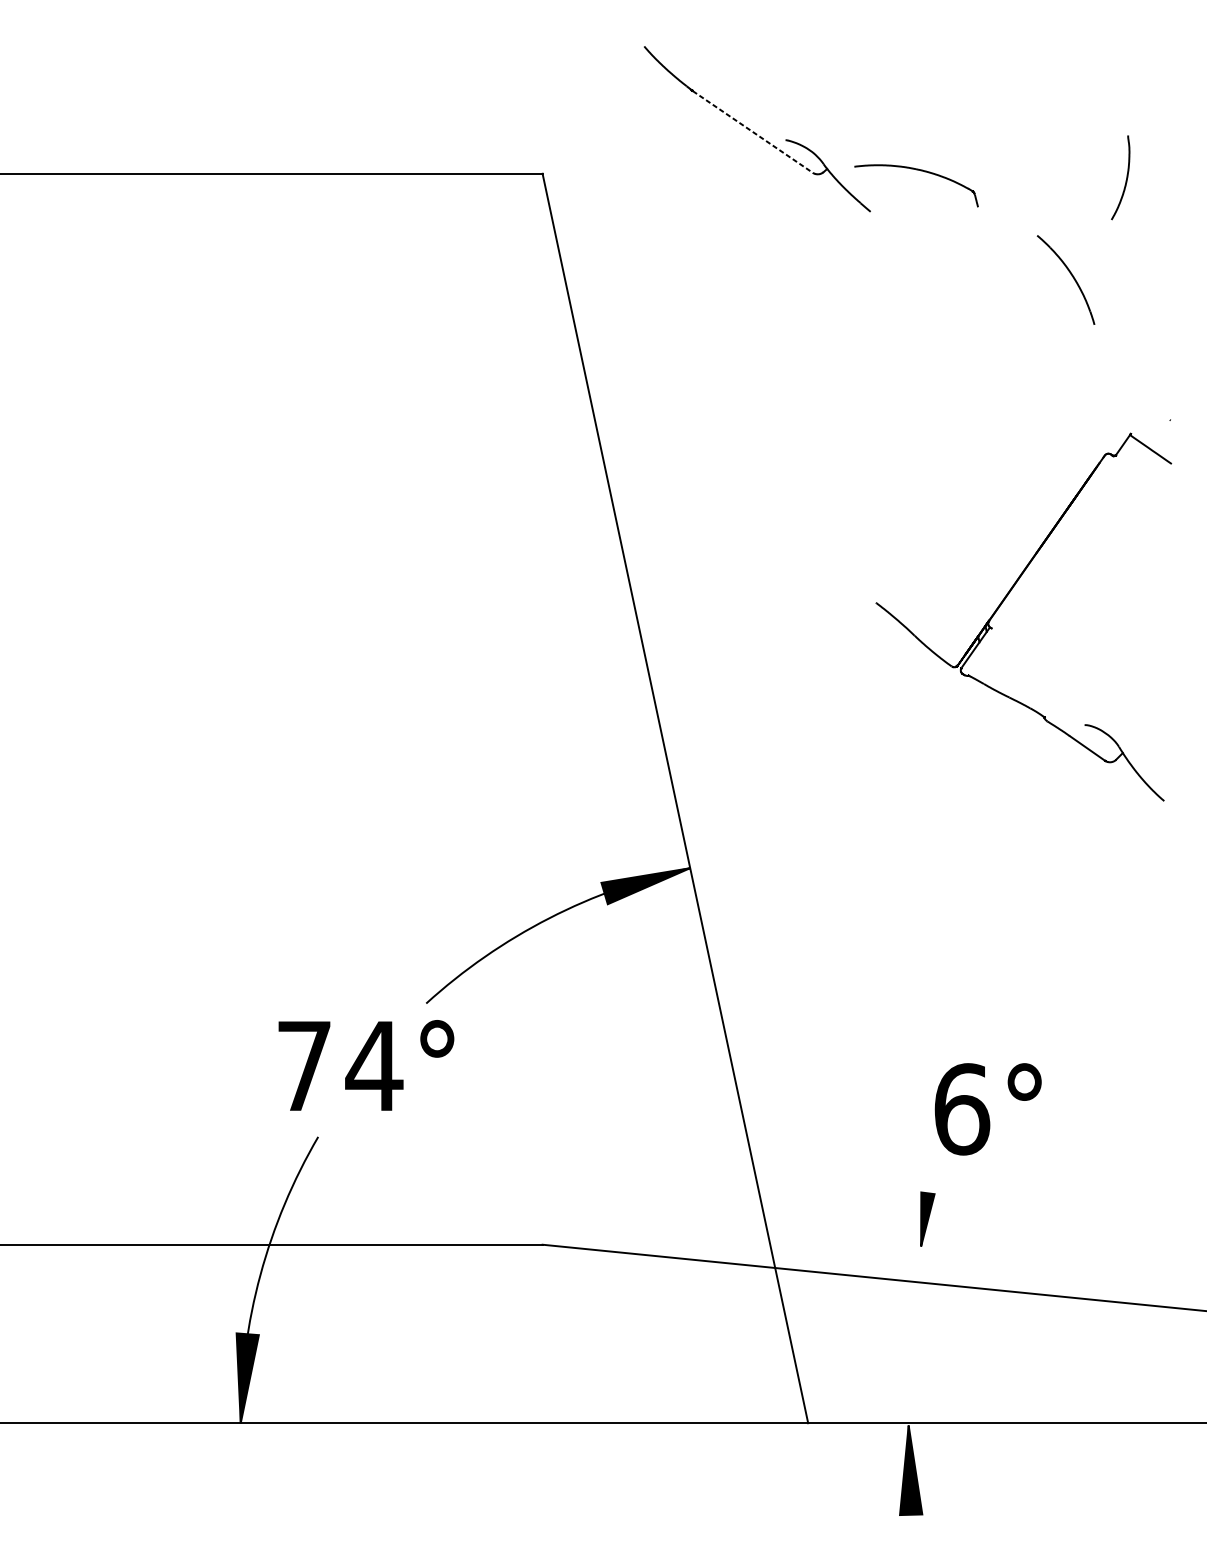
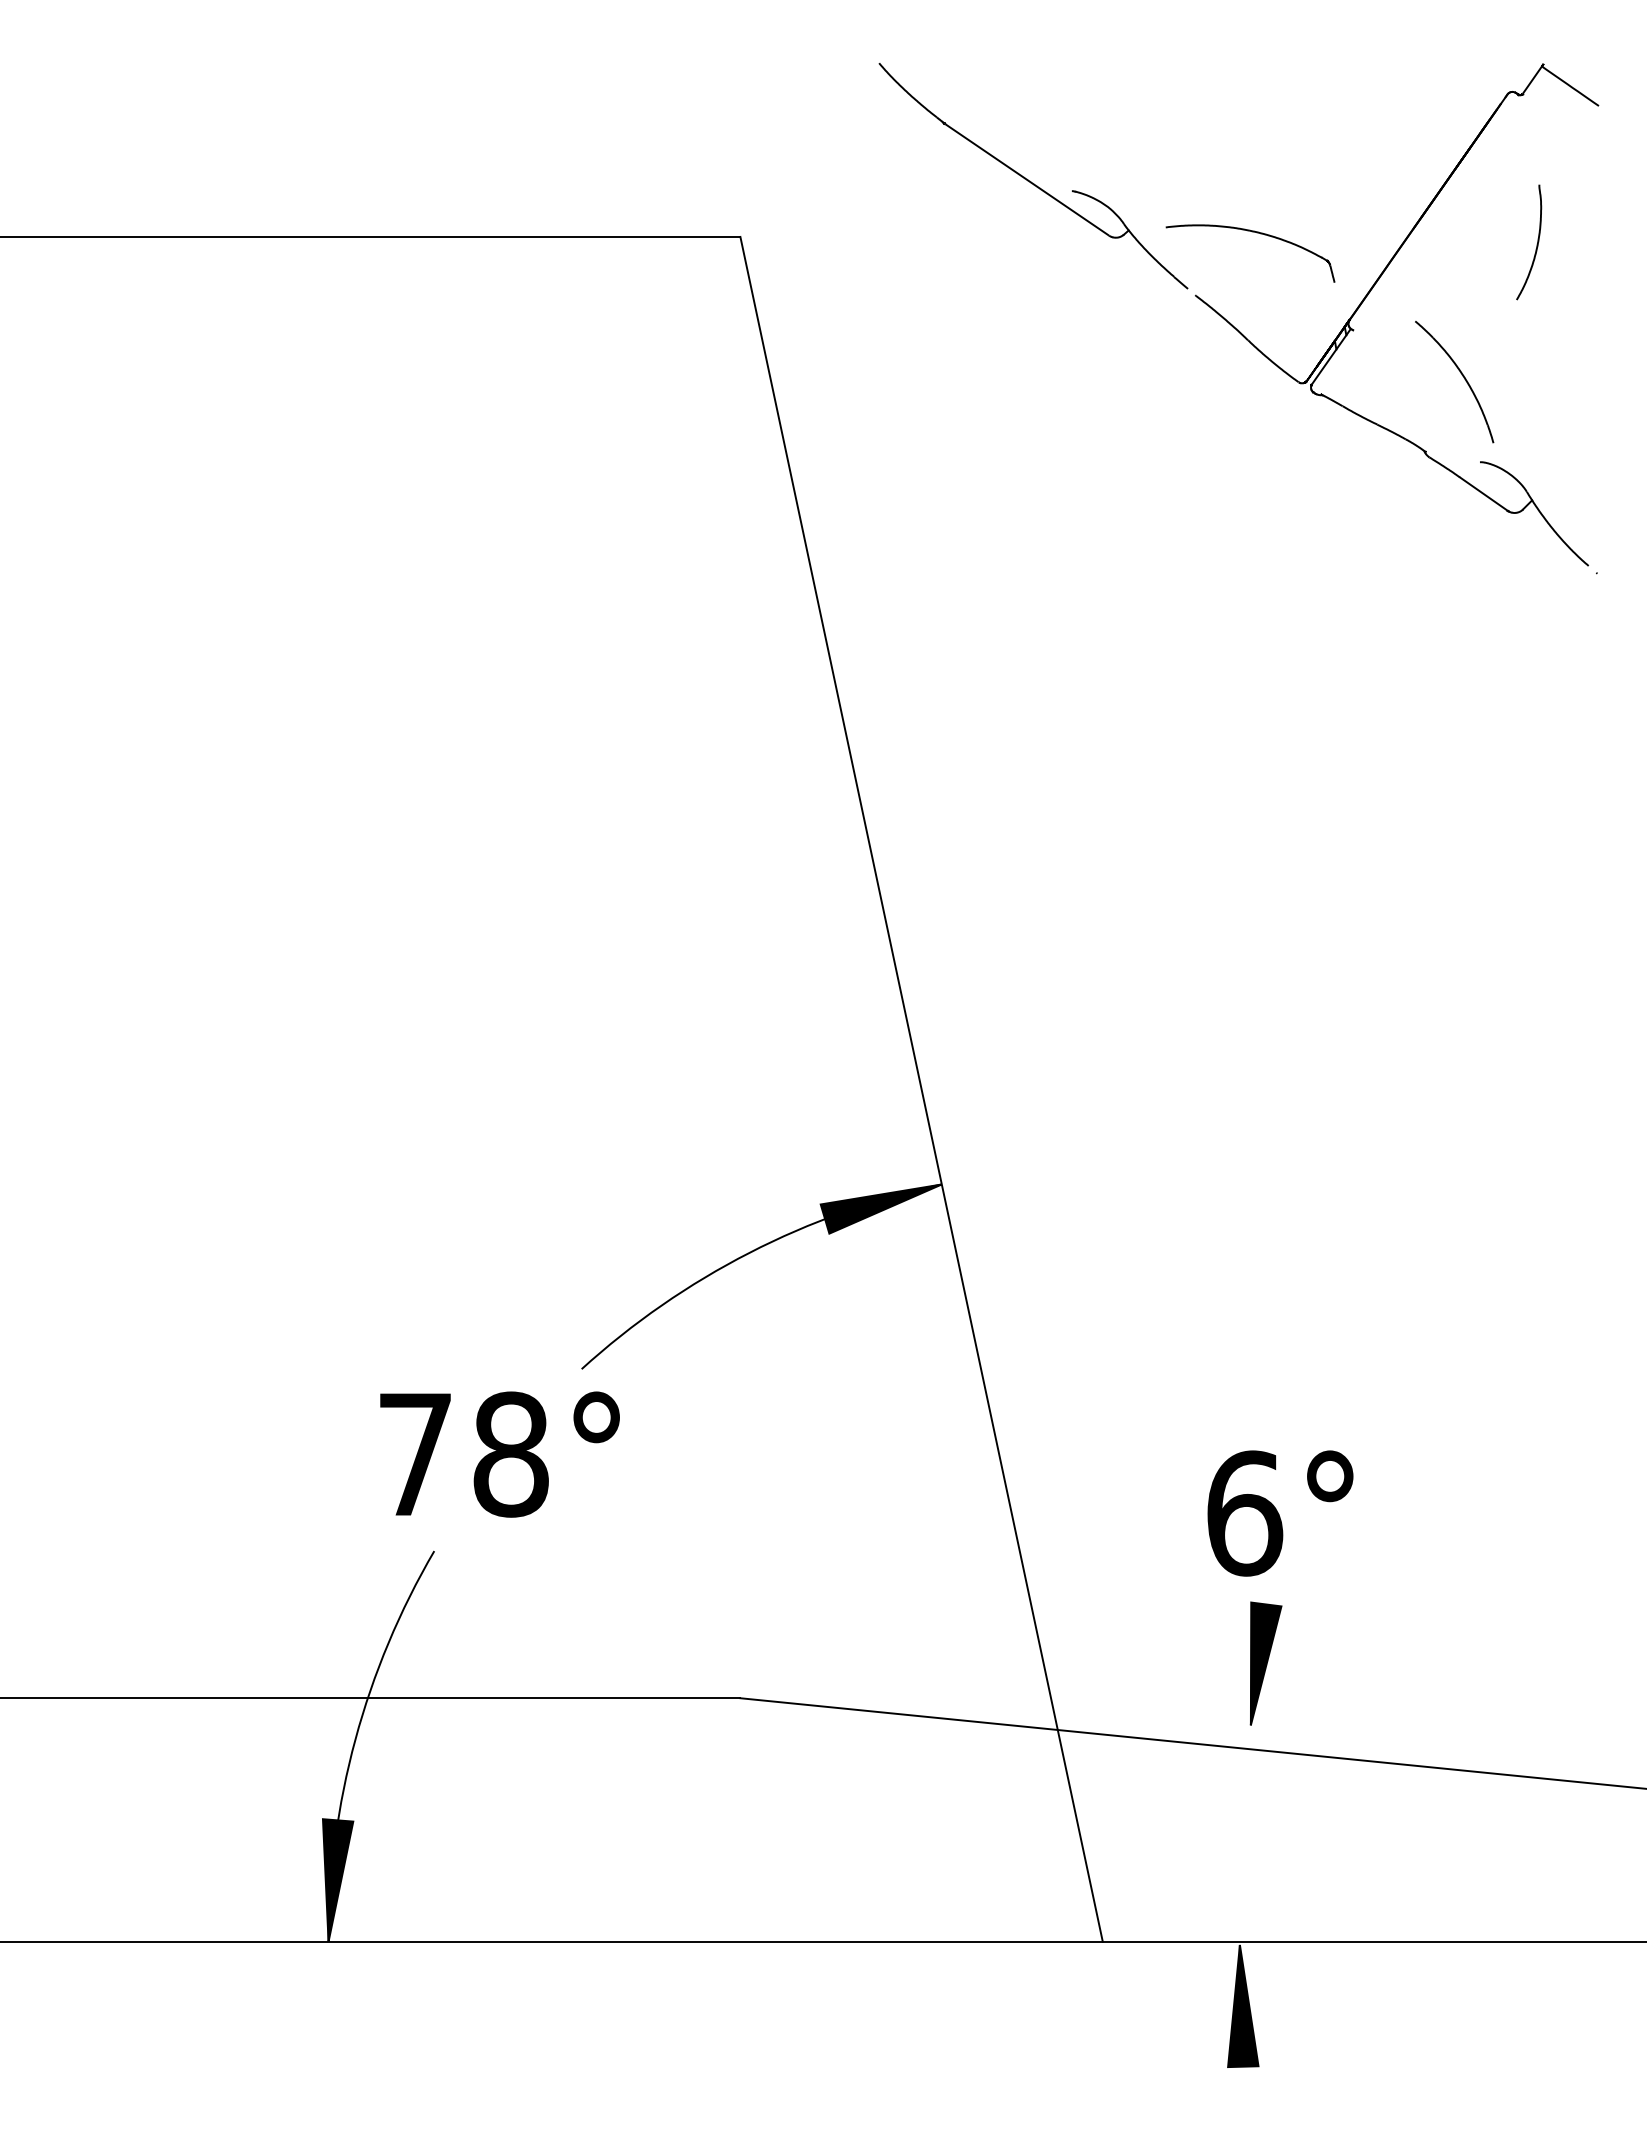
line: (753, 131) -> (1027, 179), dashed -> solid
part: (1002, 602) -> (1368, 295), moved
text: (374, 1066) -> (510, 1454), 74° -> 78°
text: (988, 1109) -> (1280, 1513), moved
part: (927, 1219) -> (1265, 1663), size x1.67

